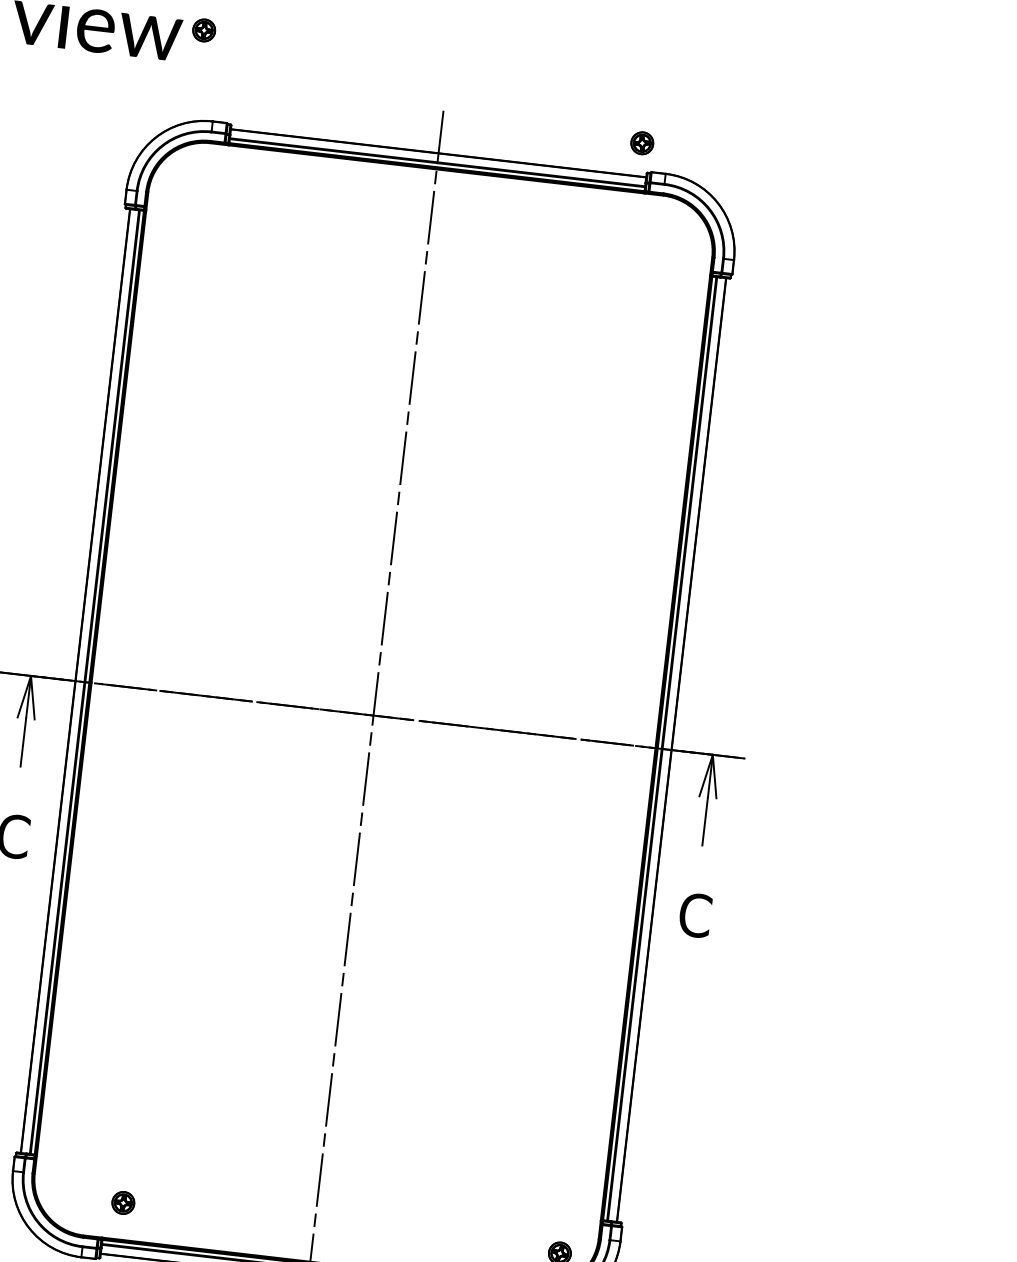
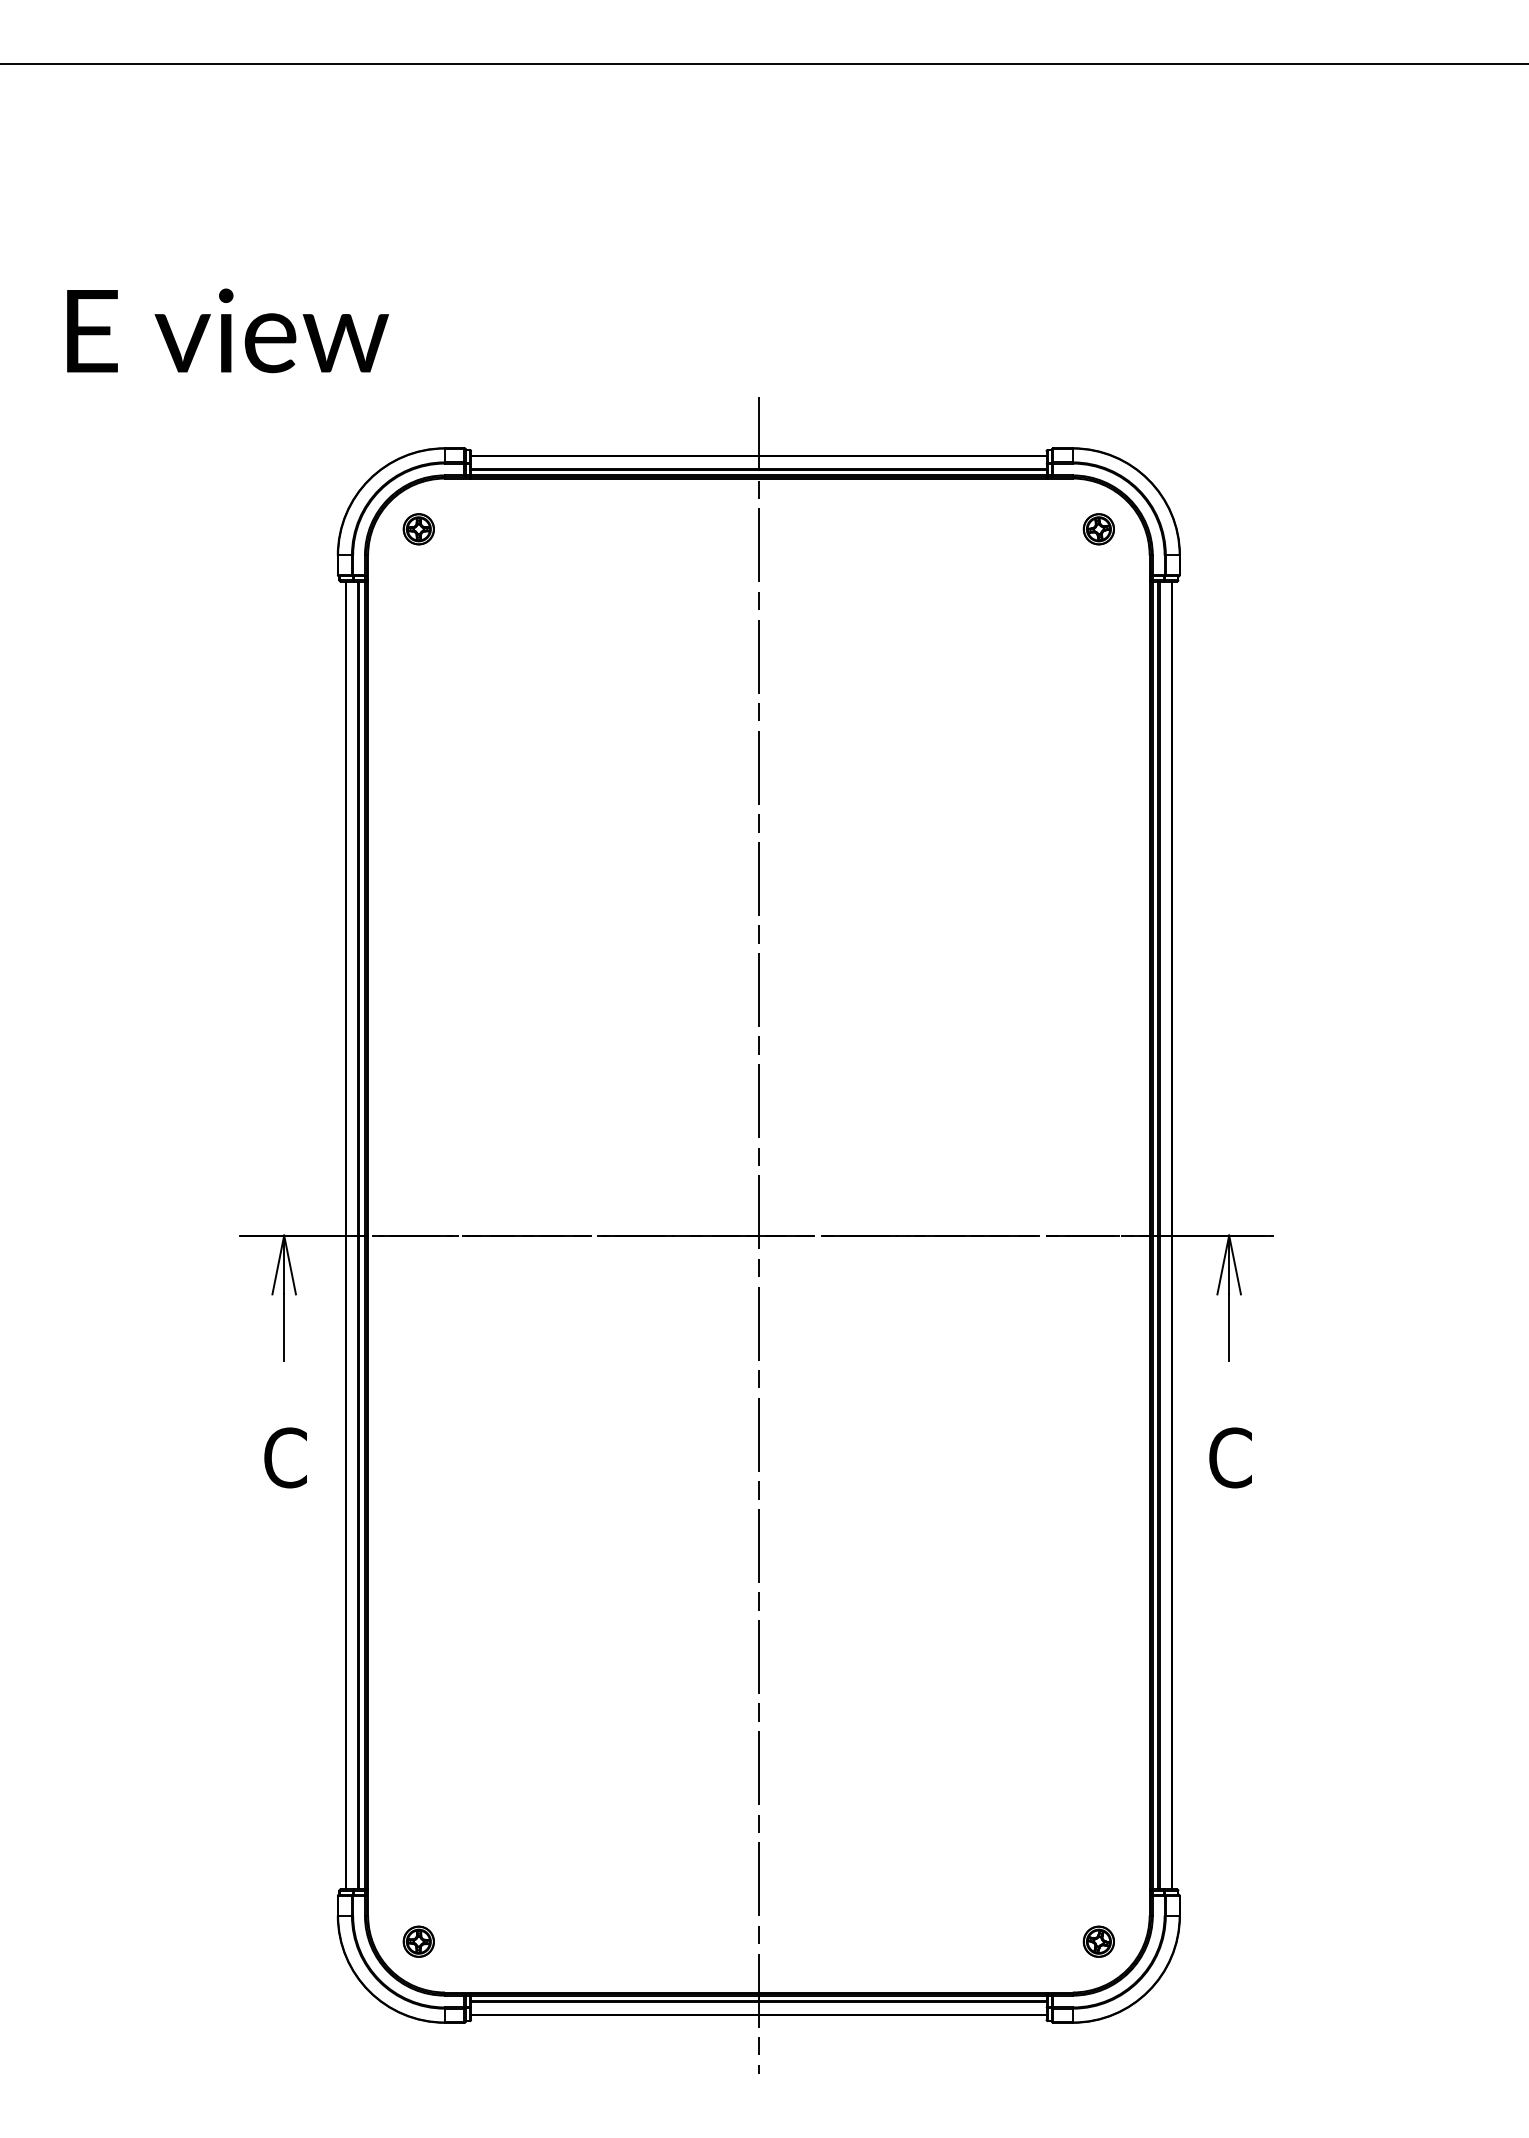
part: (203, 30) -> (418, 529), moved
part: (641, 143) -> (1098, 529), moved
part: (123, 1202) -> (418, 1941), moved

